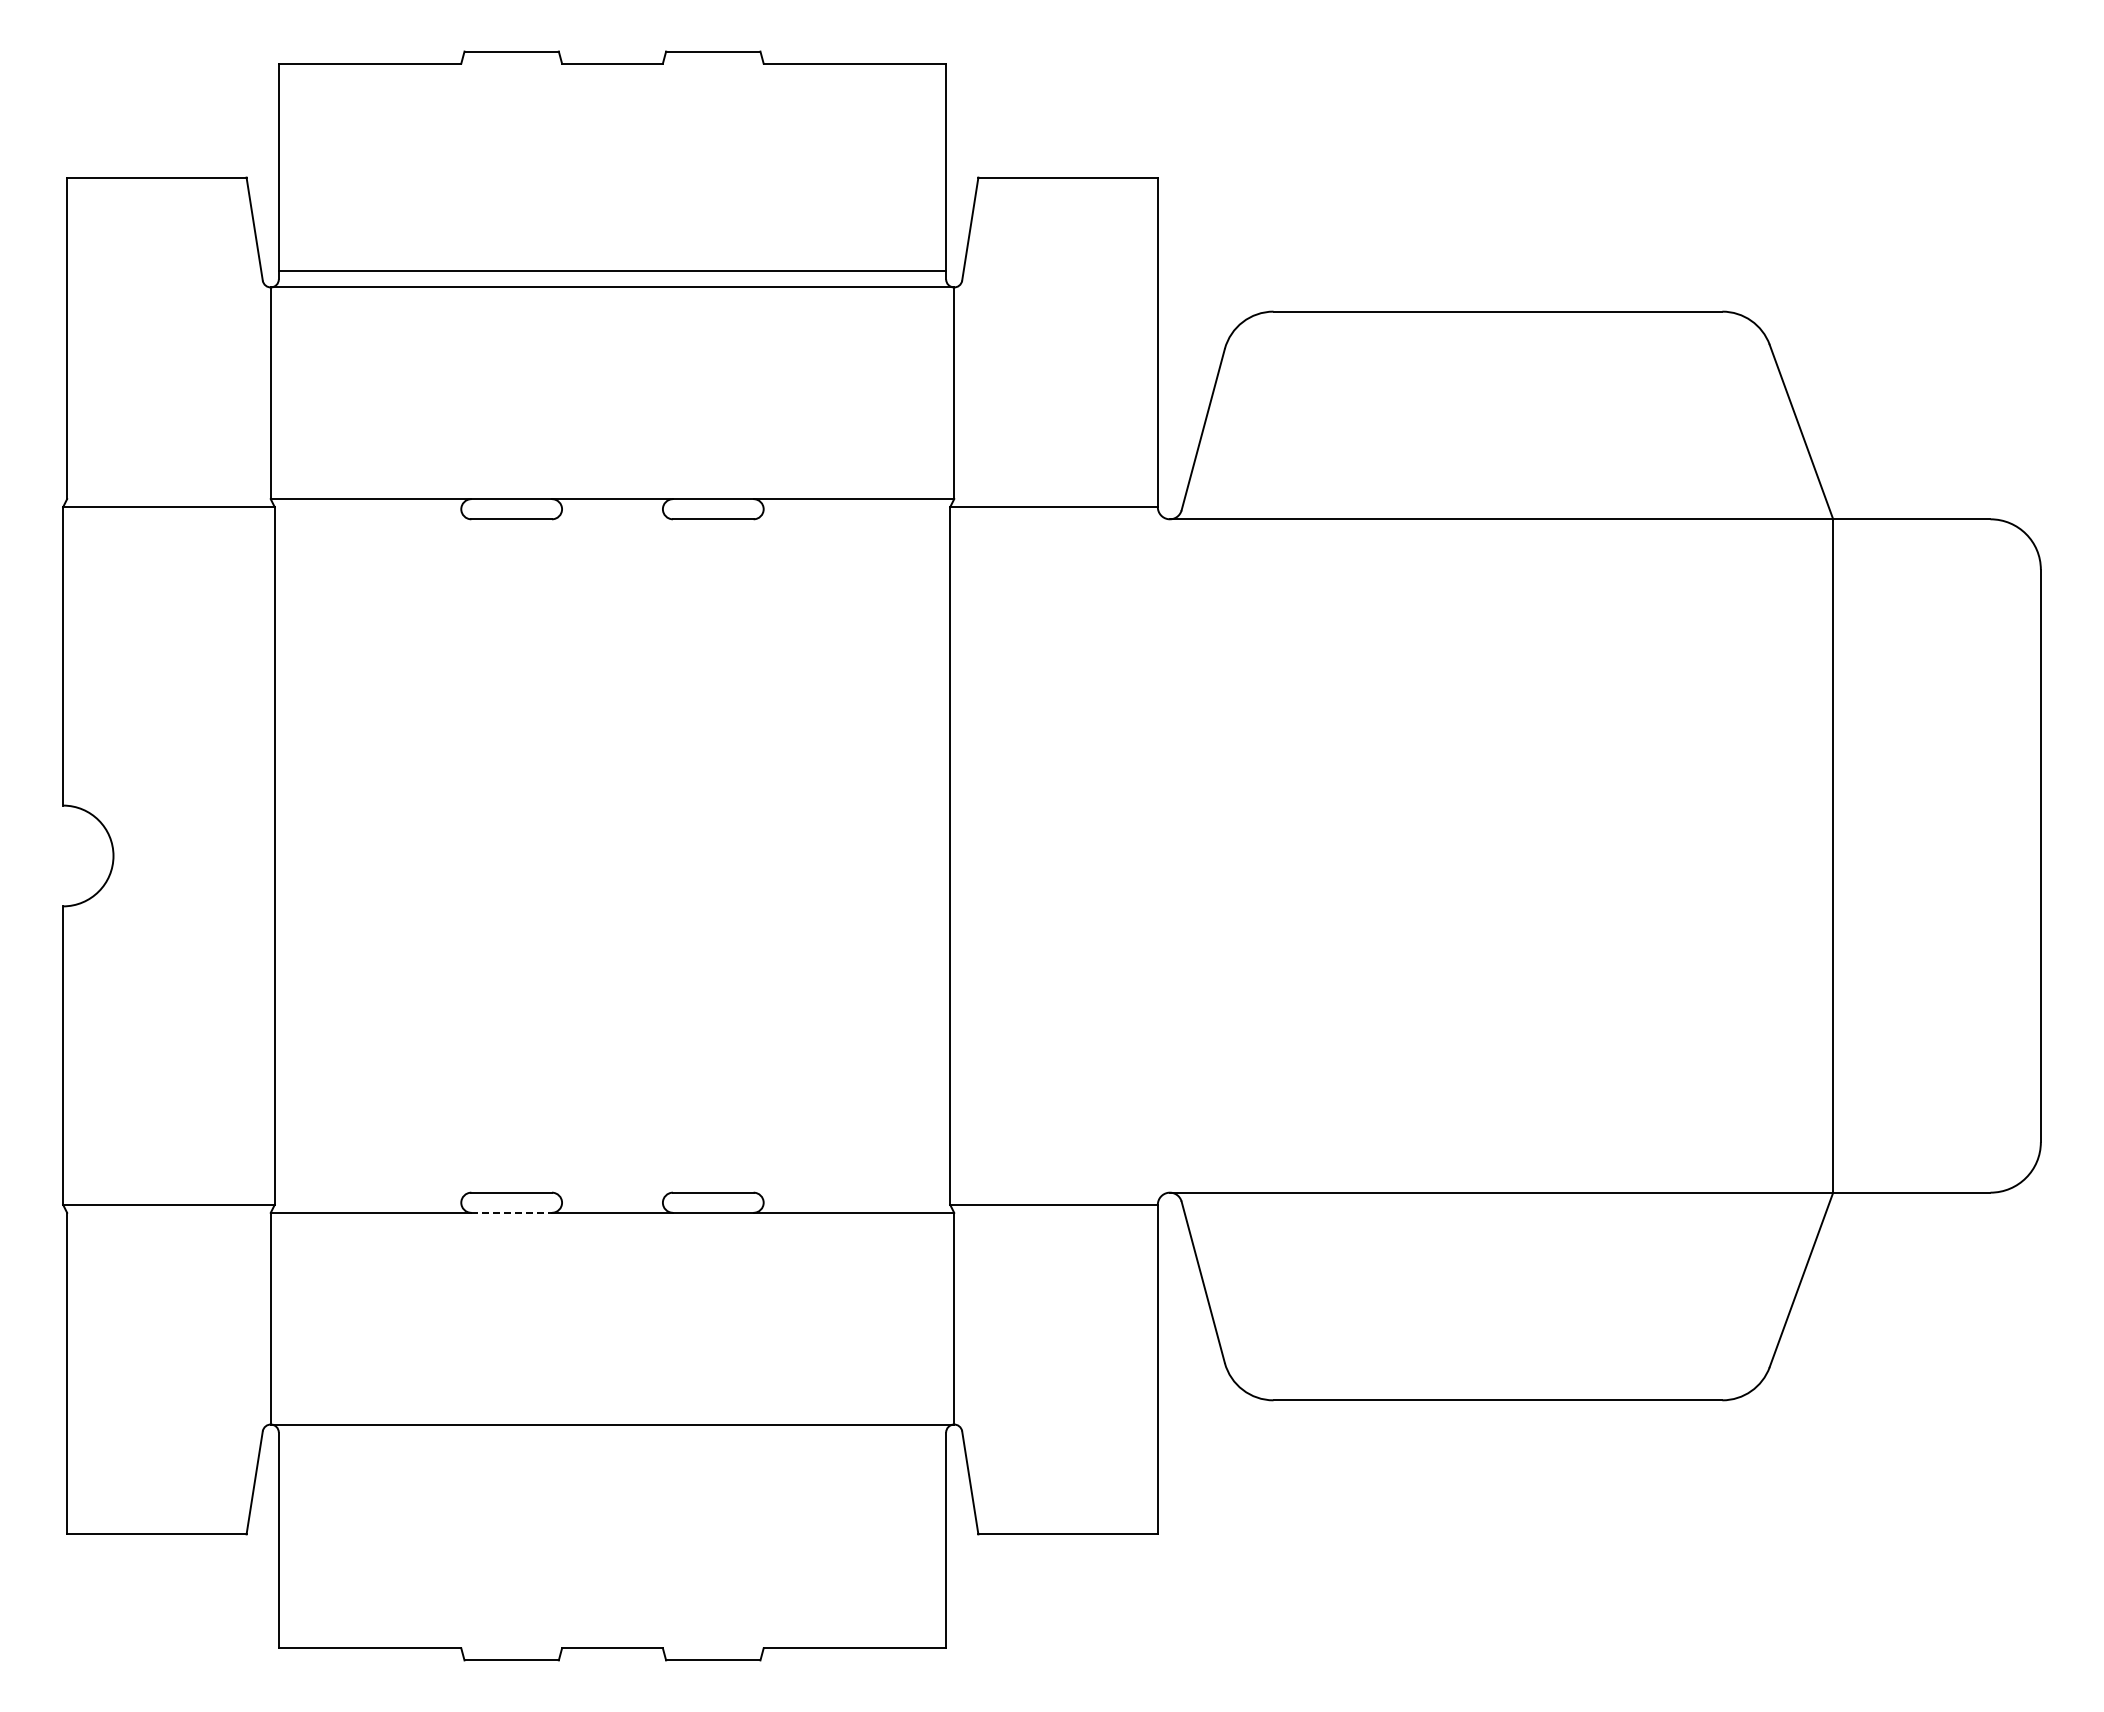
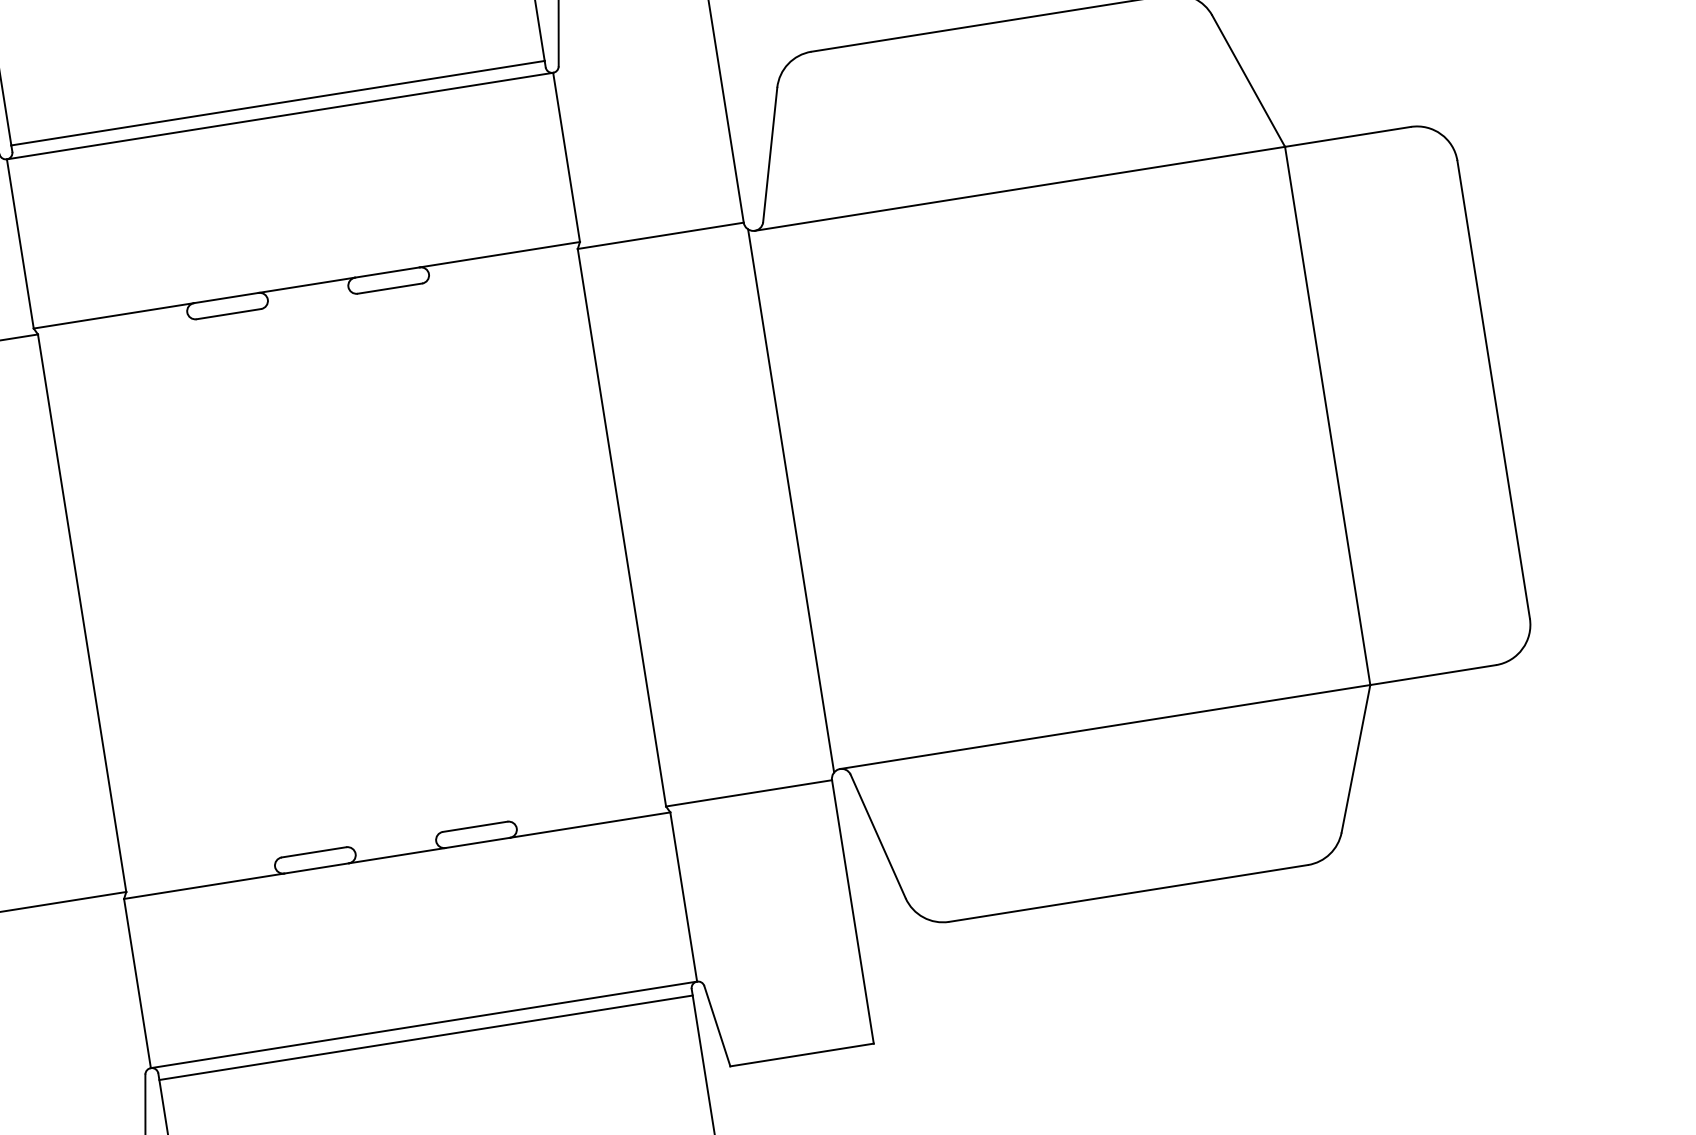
line: (1161, 855) -> (790, 500), added
line: (512, 1212) -> (317, 868), dashed -> solid
line: (612, 1440) -> (426, 1037), added

